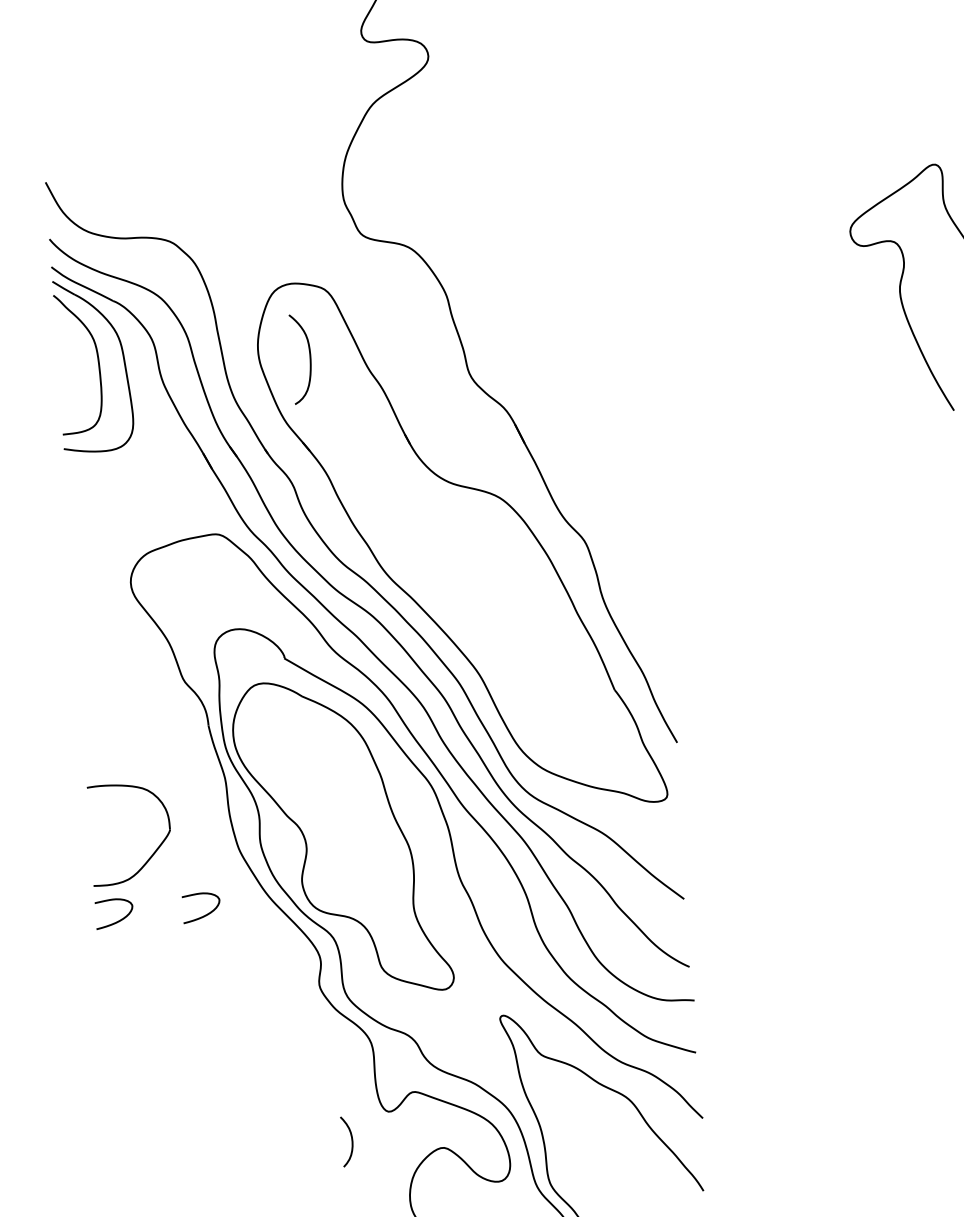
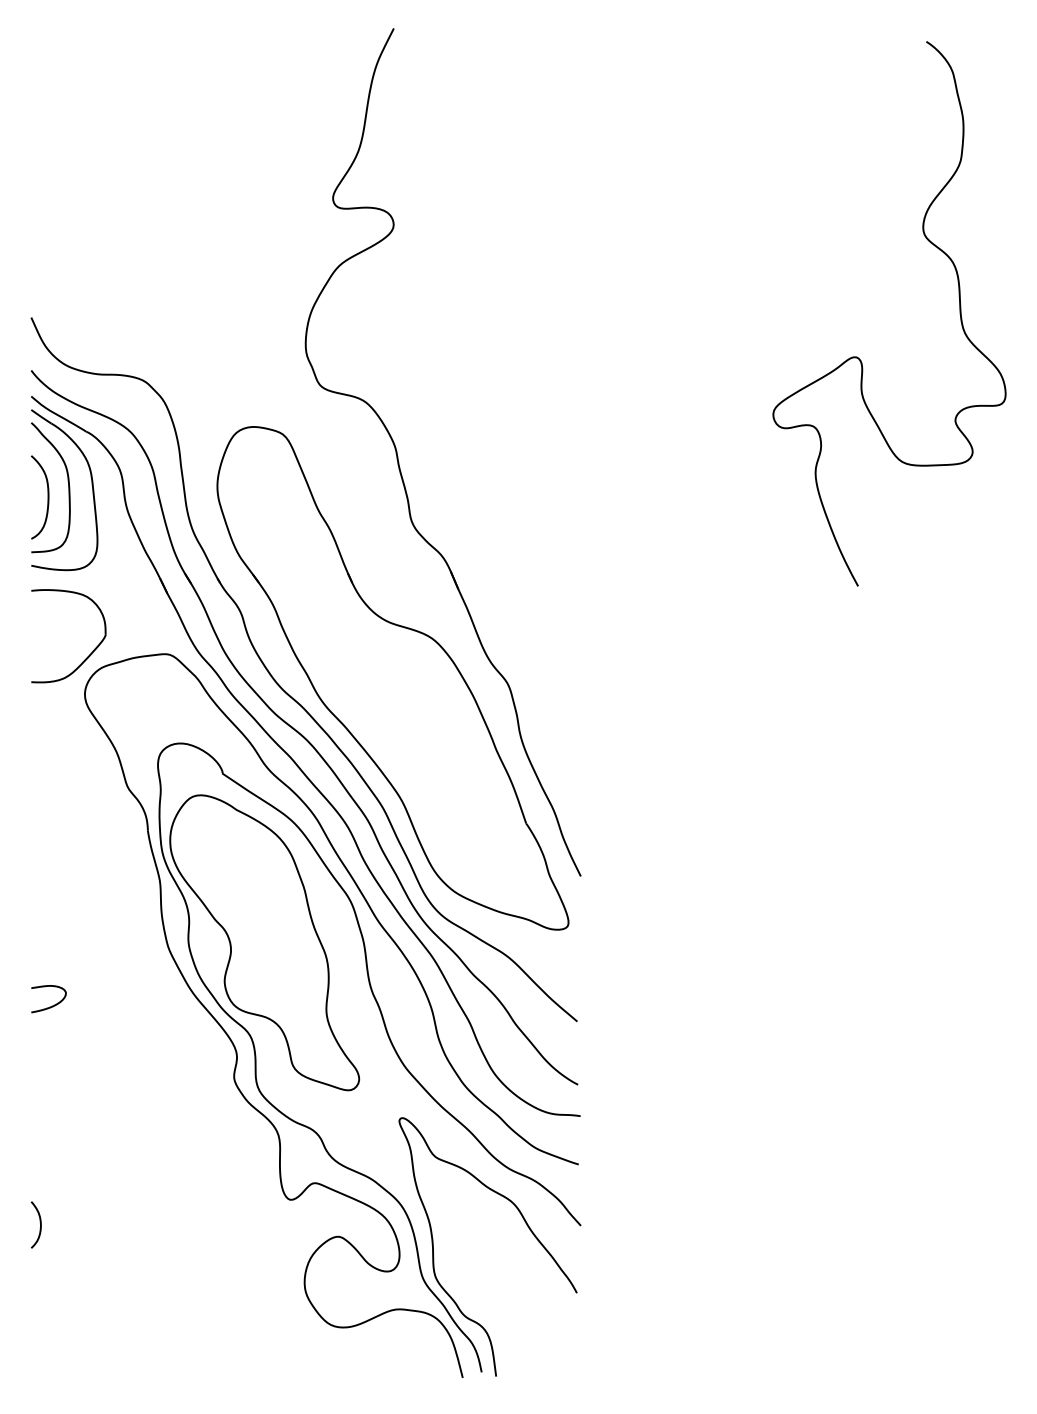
curve: (309, 358) -> (47, 497), moved
part: (153, 853) -> (88, 655), moved
curve: (202, 915) -> (130, 1006), removed
curve: (350, 1138) -> (39, 1222), moved

